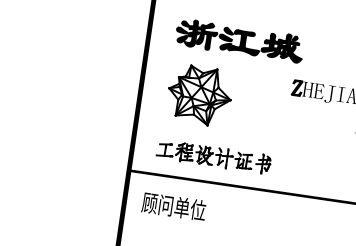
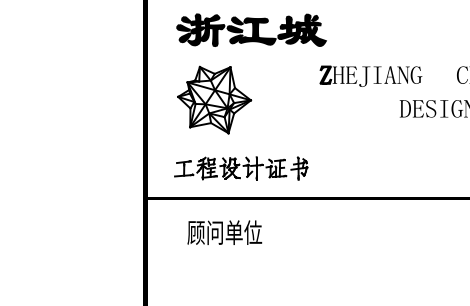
text: (173, 206) -> (224, 232), moved

